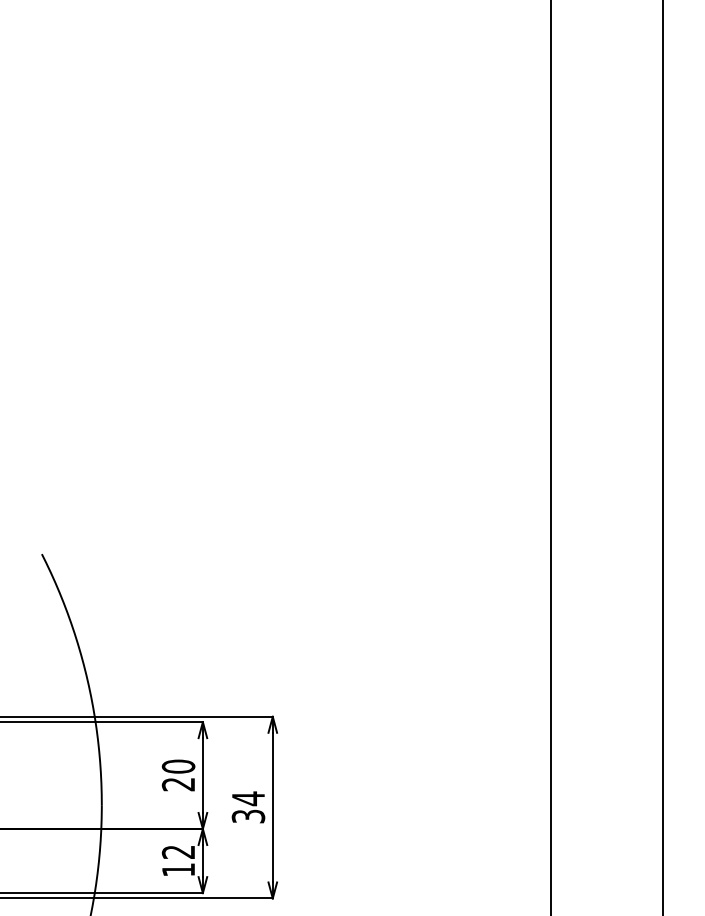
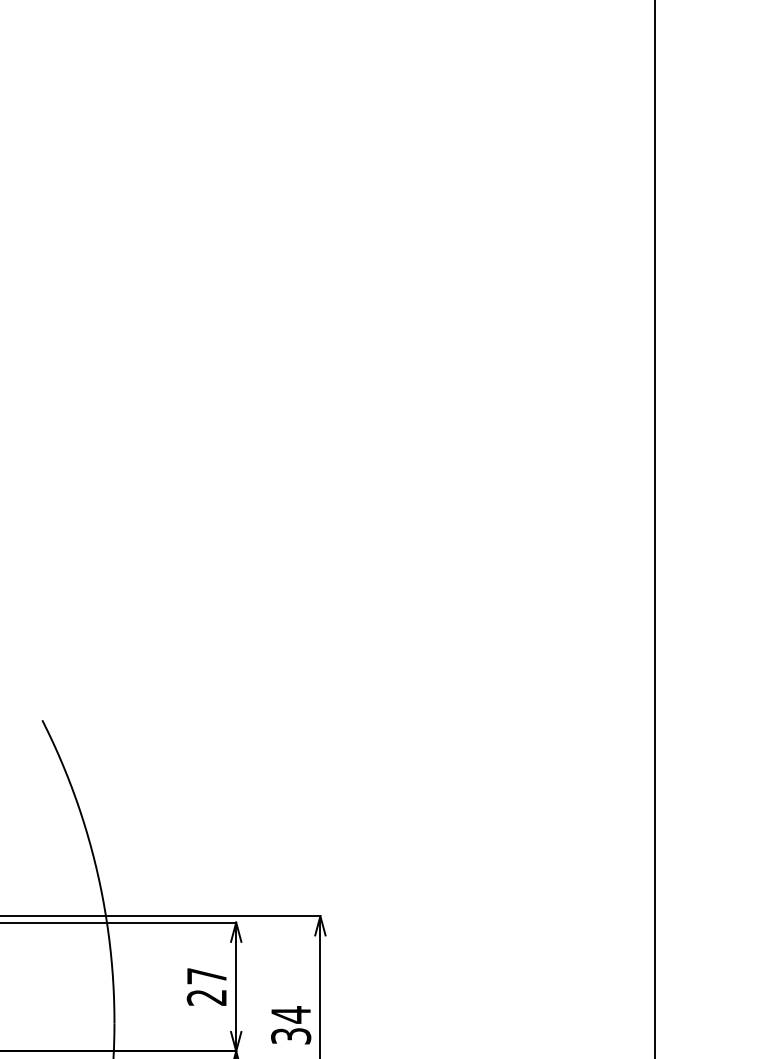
text: (178, 766) -> (206, 976), 20 -> 27

